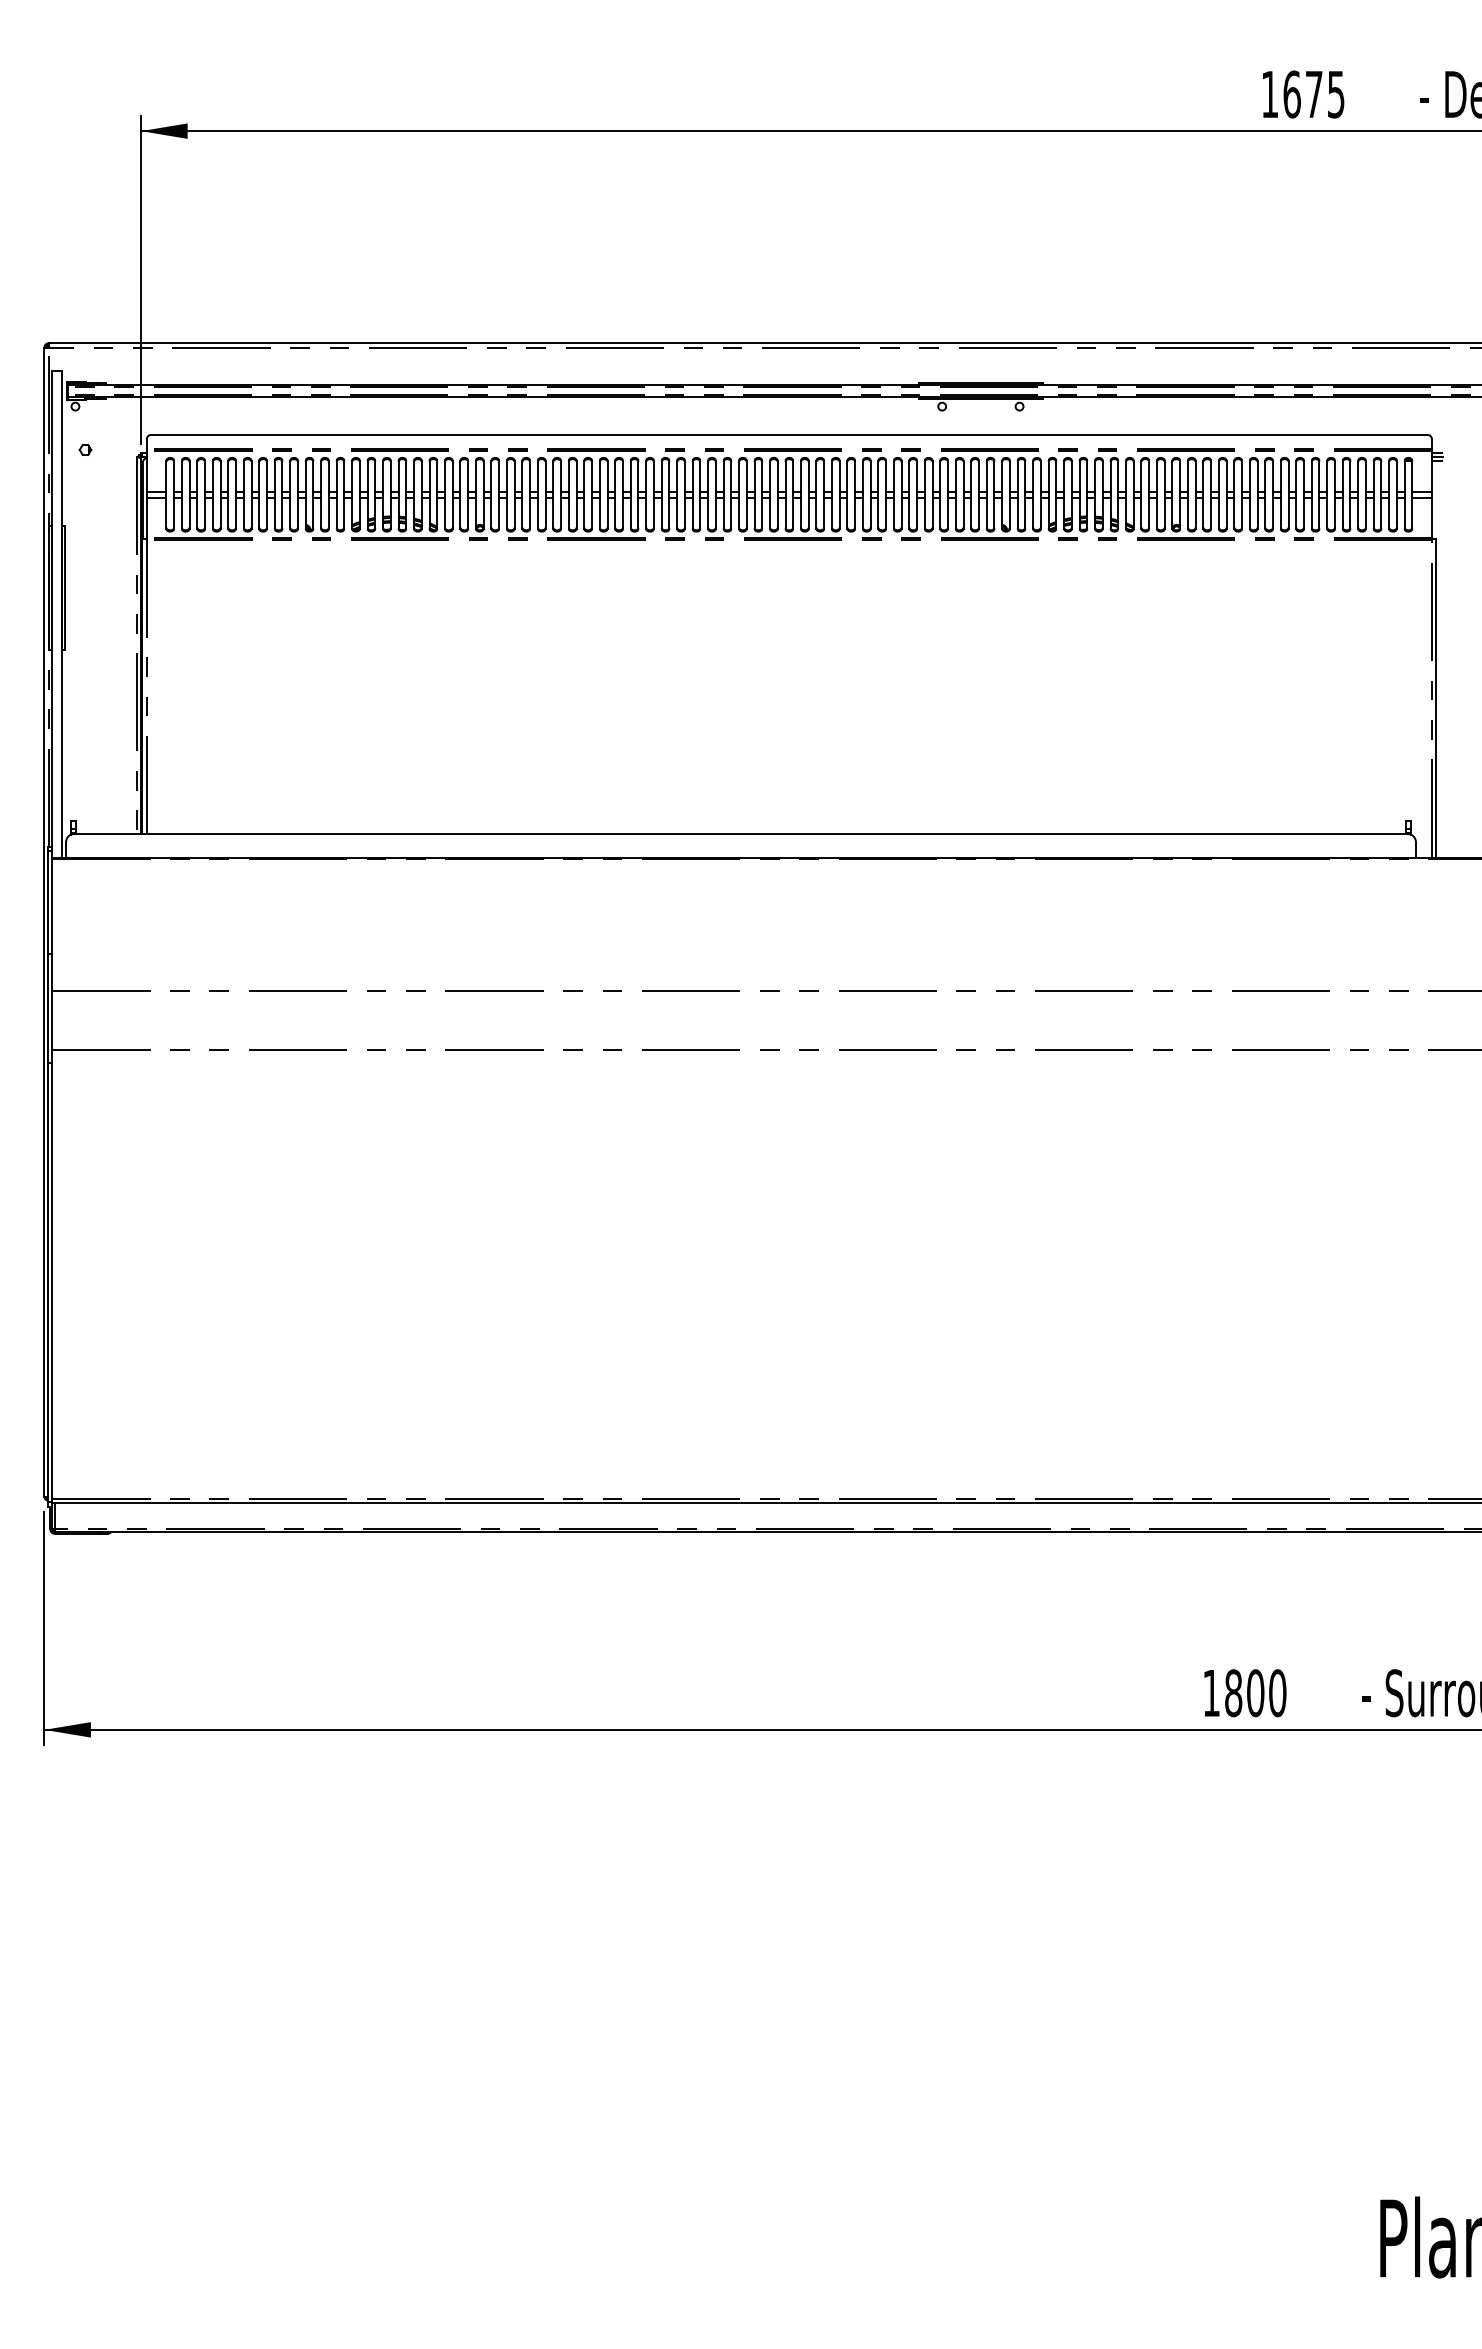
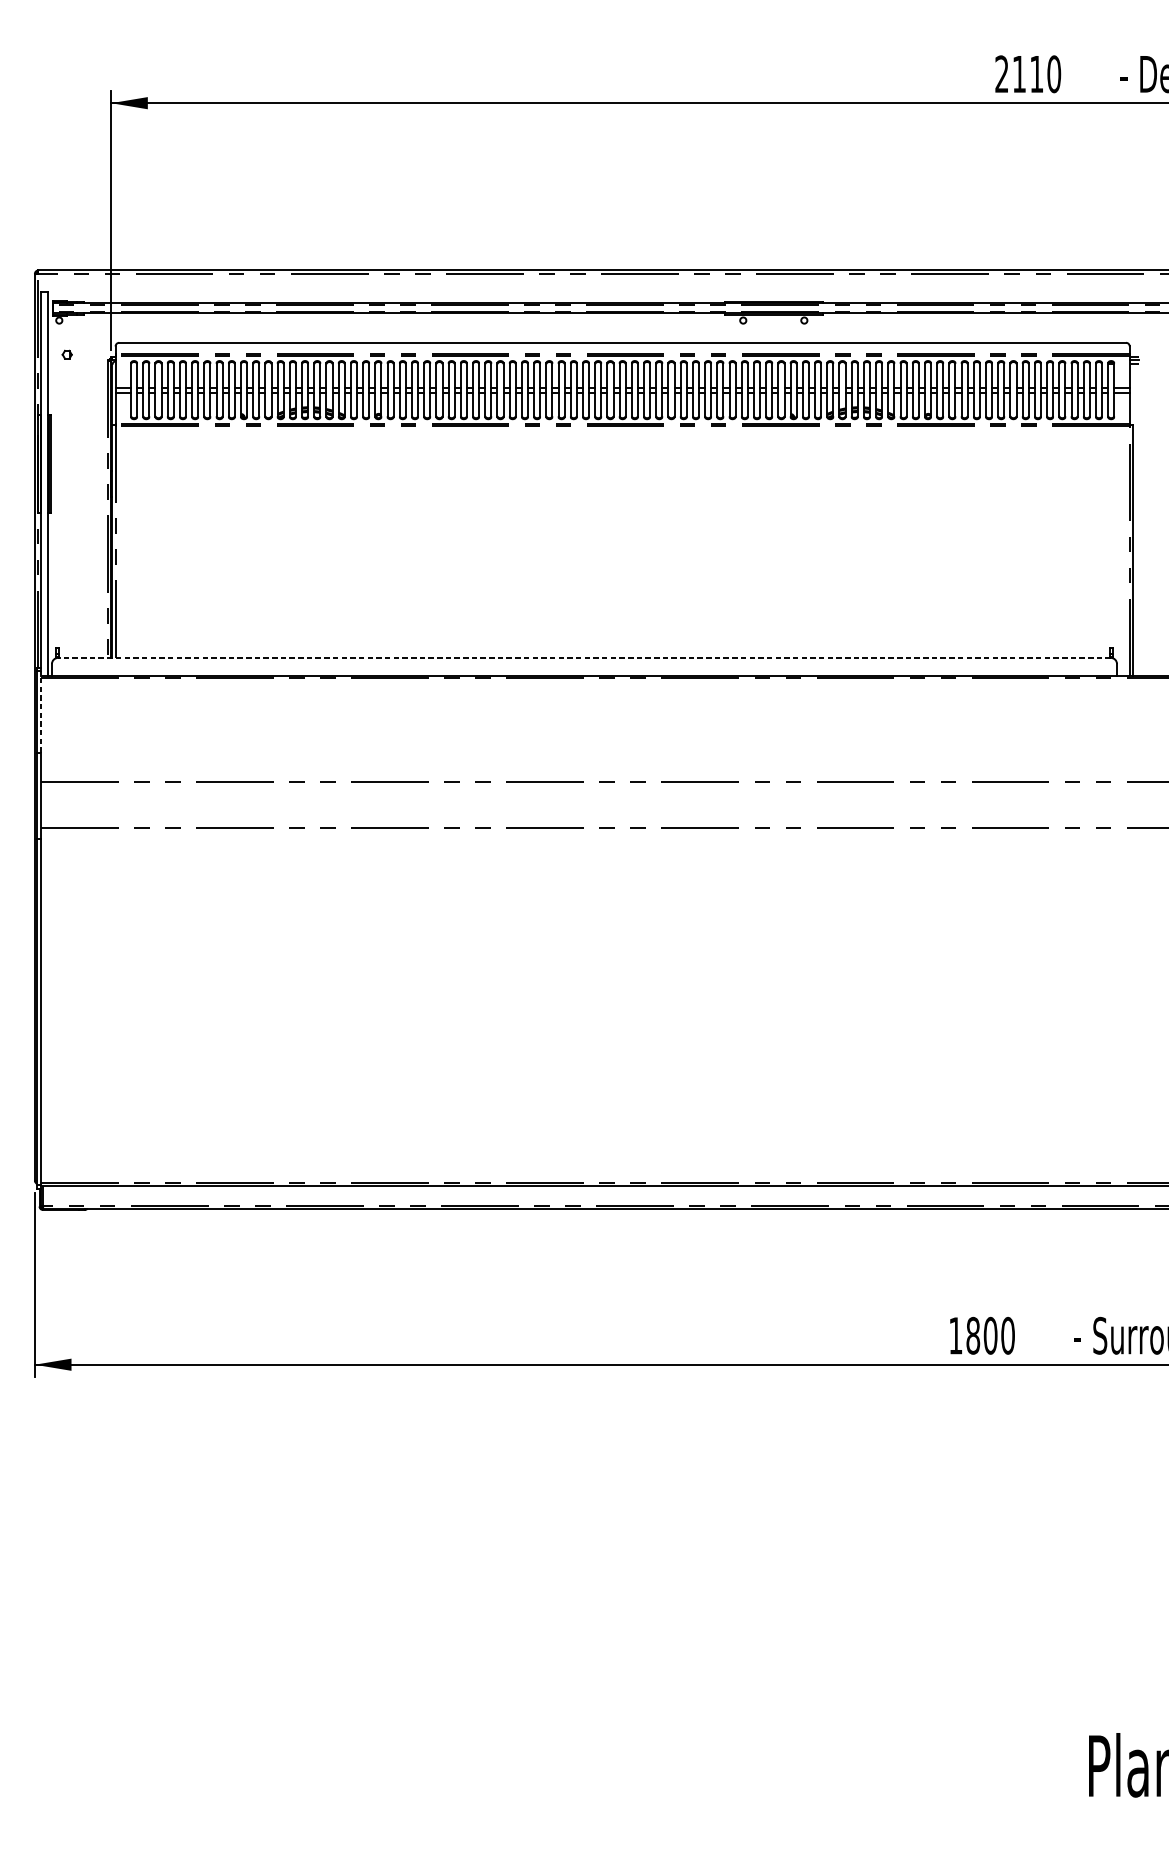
text: (1302, 94) -> (1027, 74), 1675 -> 2110
line: (740, 834) -> (584, 658), solid -> dashed
line: (52, 902) -> (41, 711), solid -> dashed

